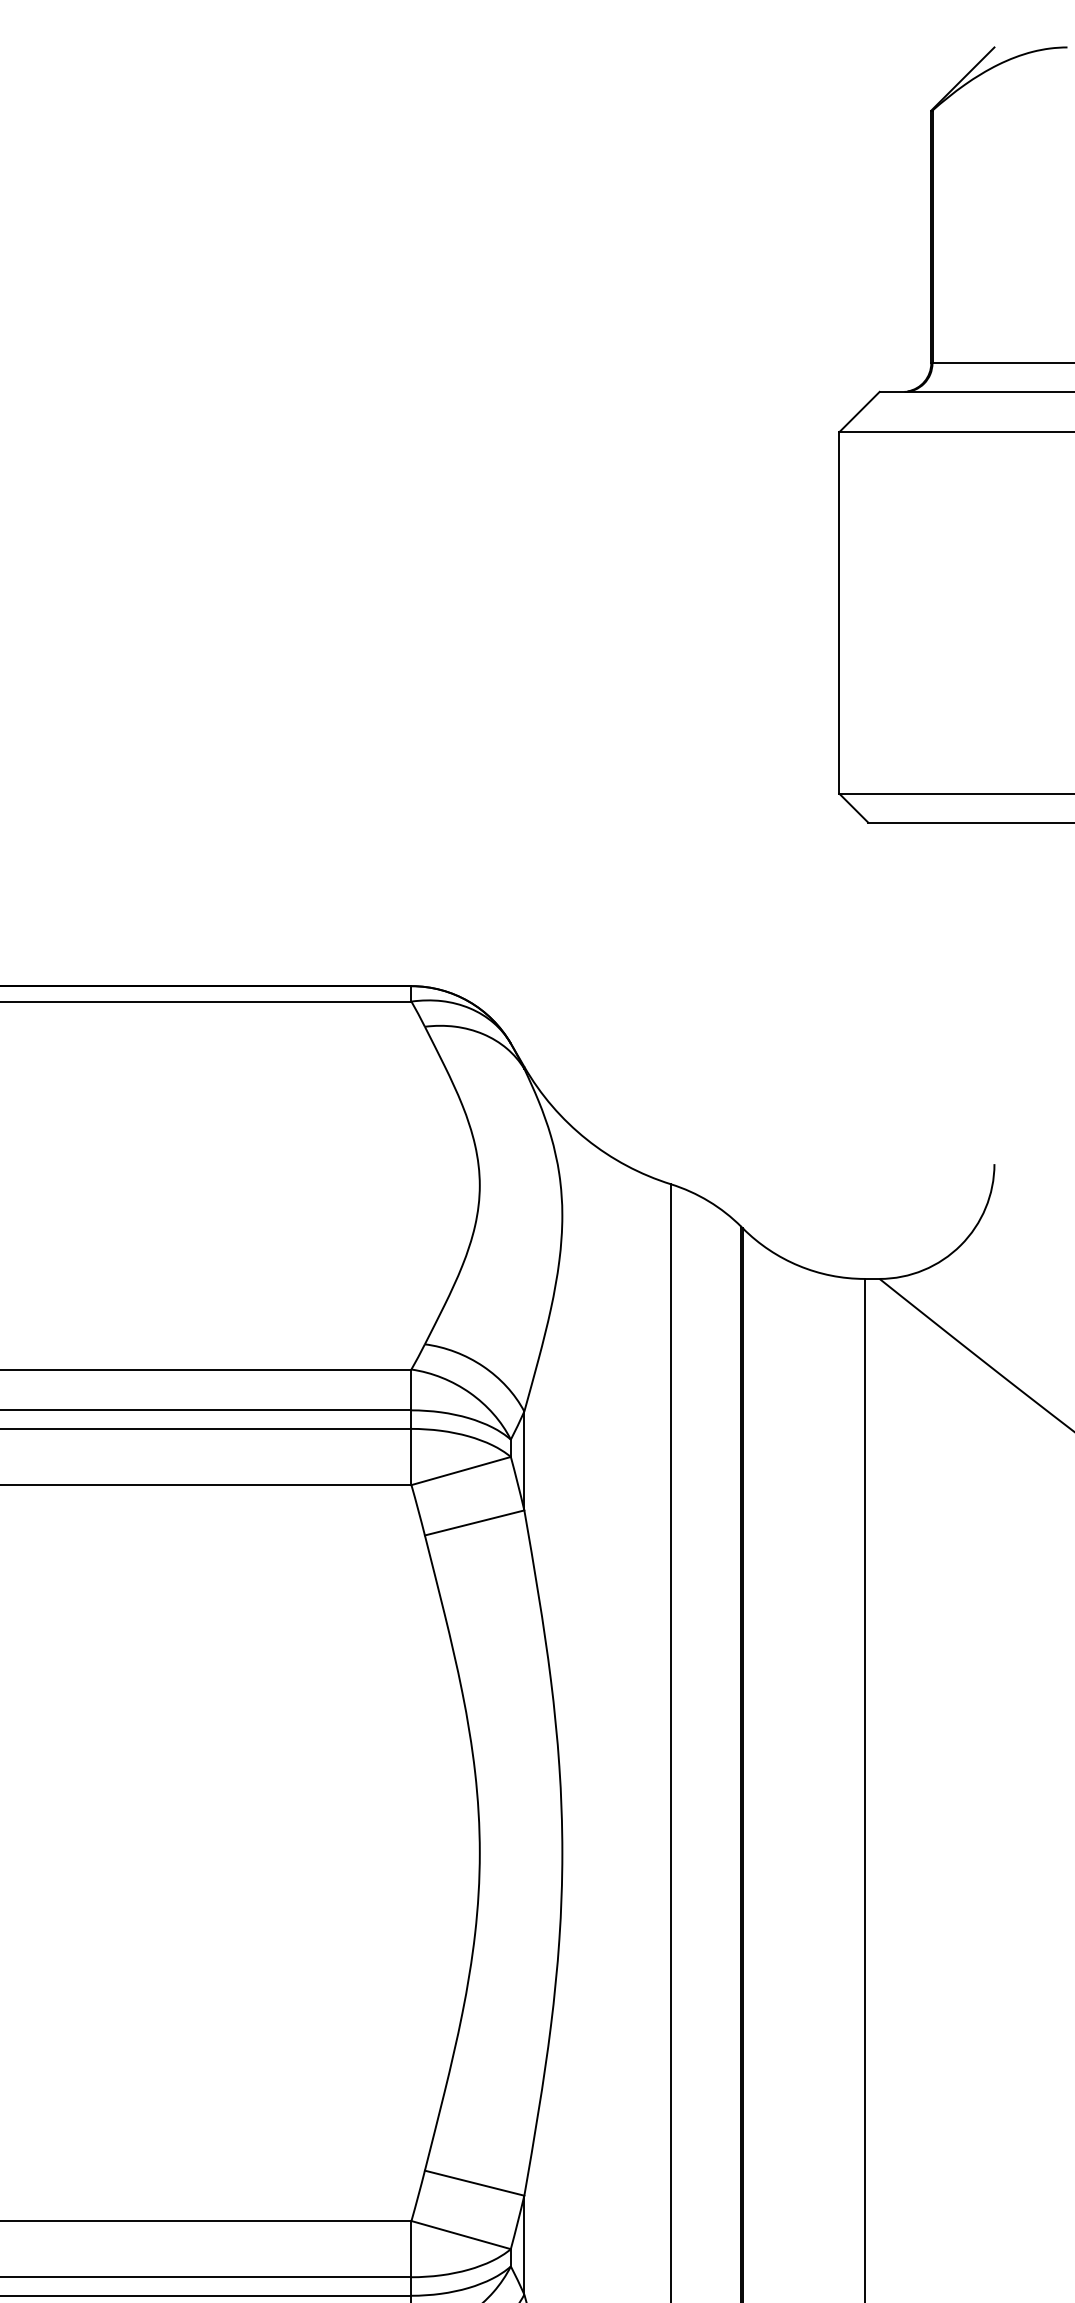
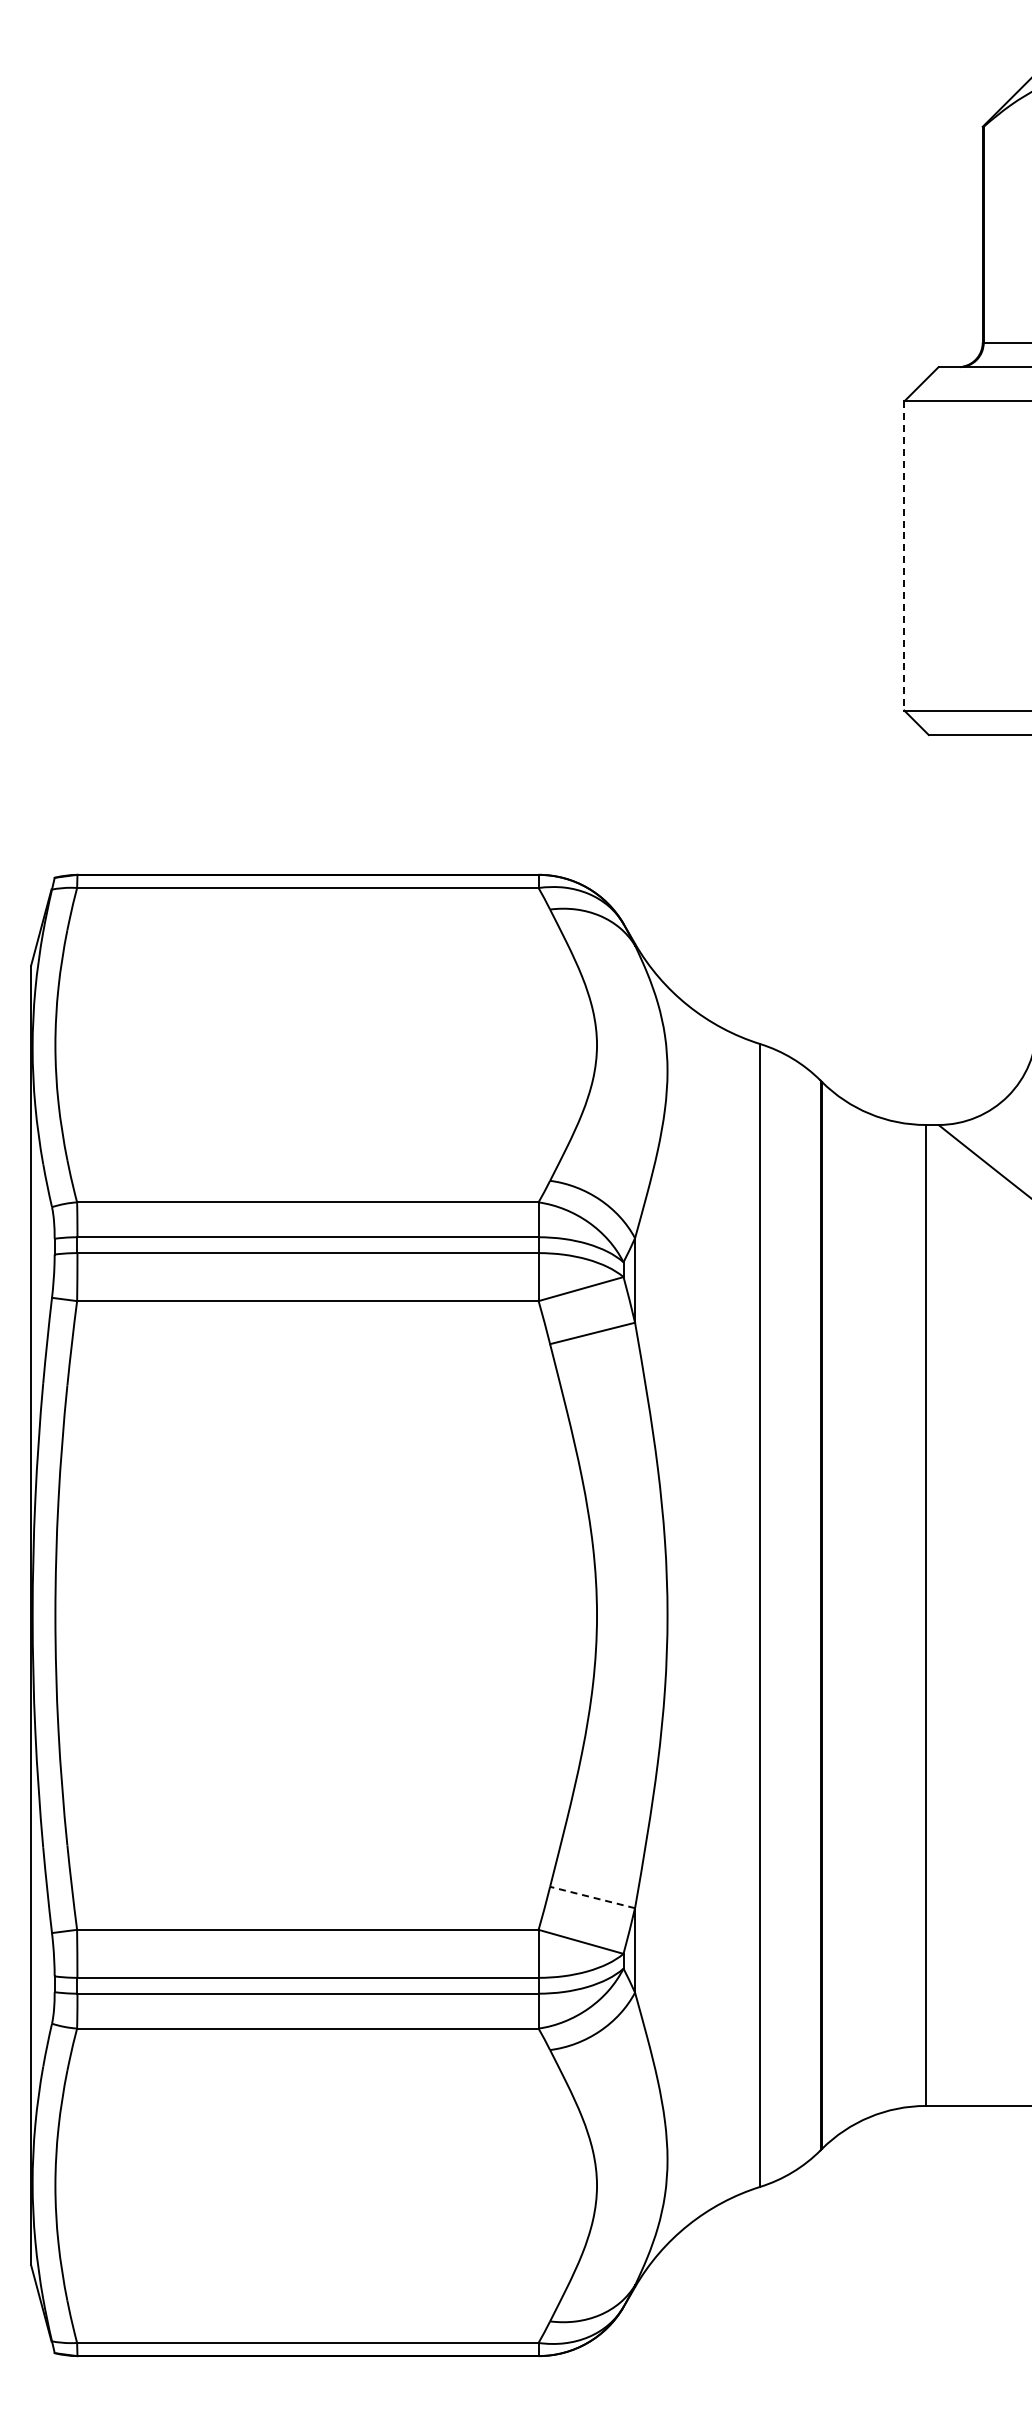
line: (839, 613) -> (904, 556), solid -> dashed
line: (474, 2183) -> (592, 1897), solid -> dashed

